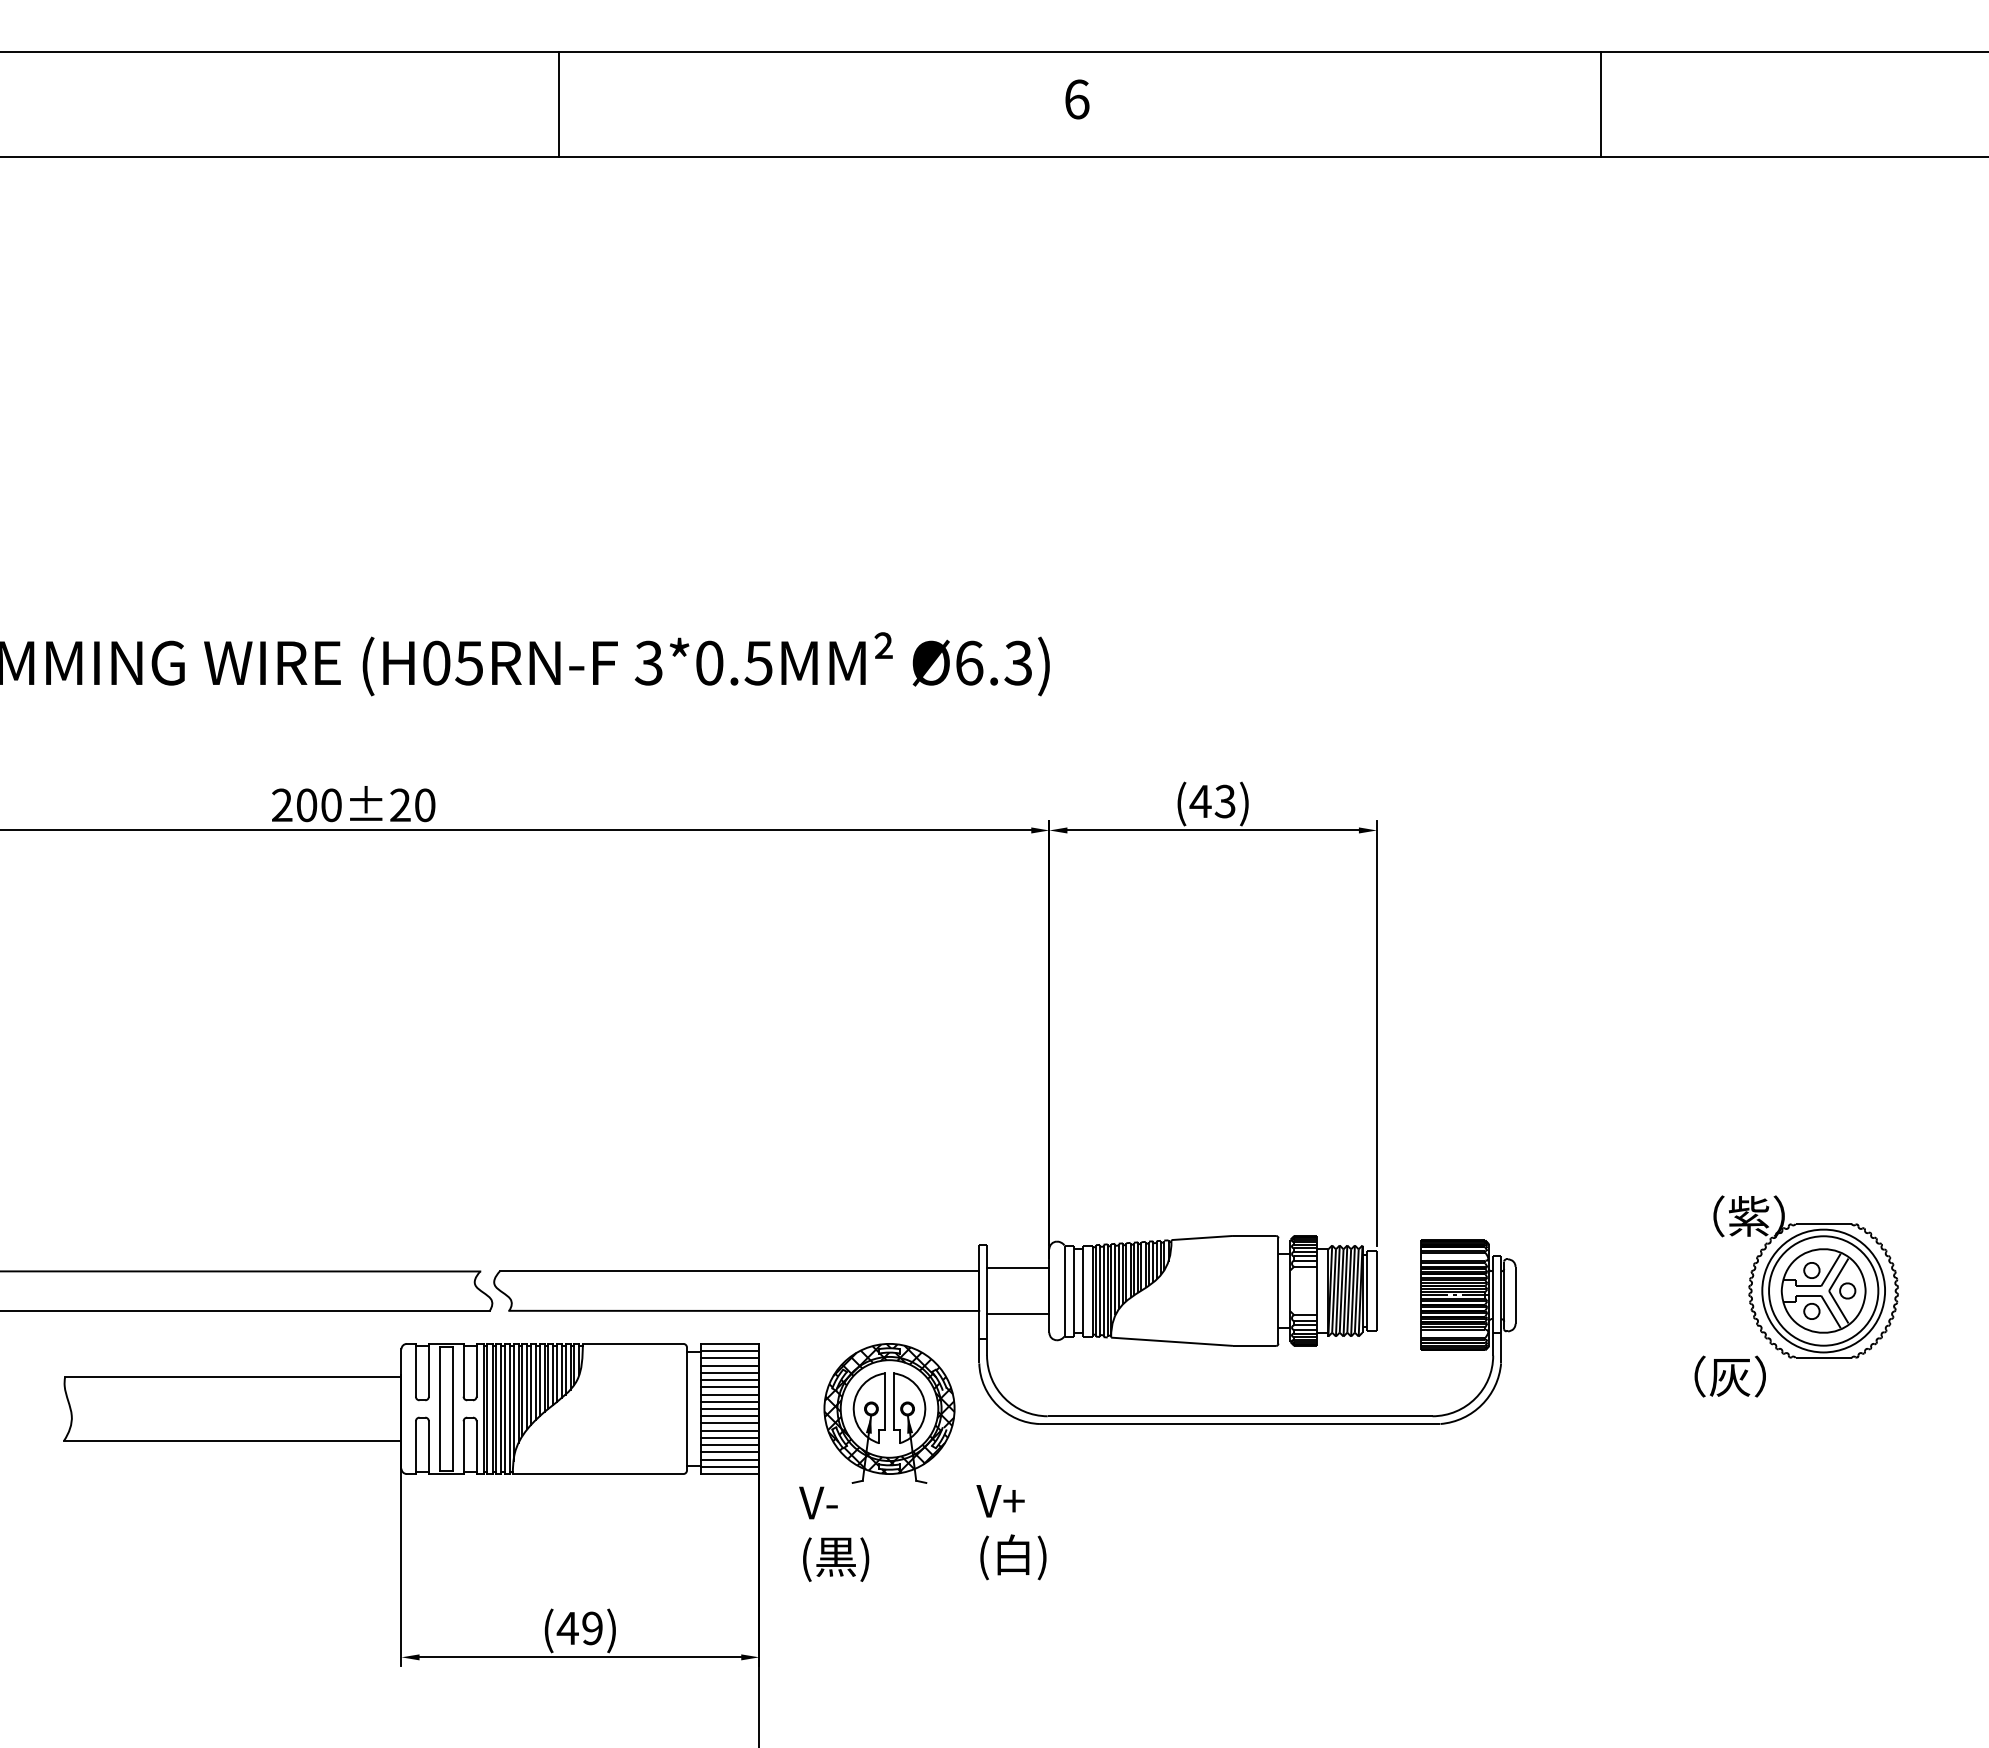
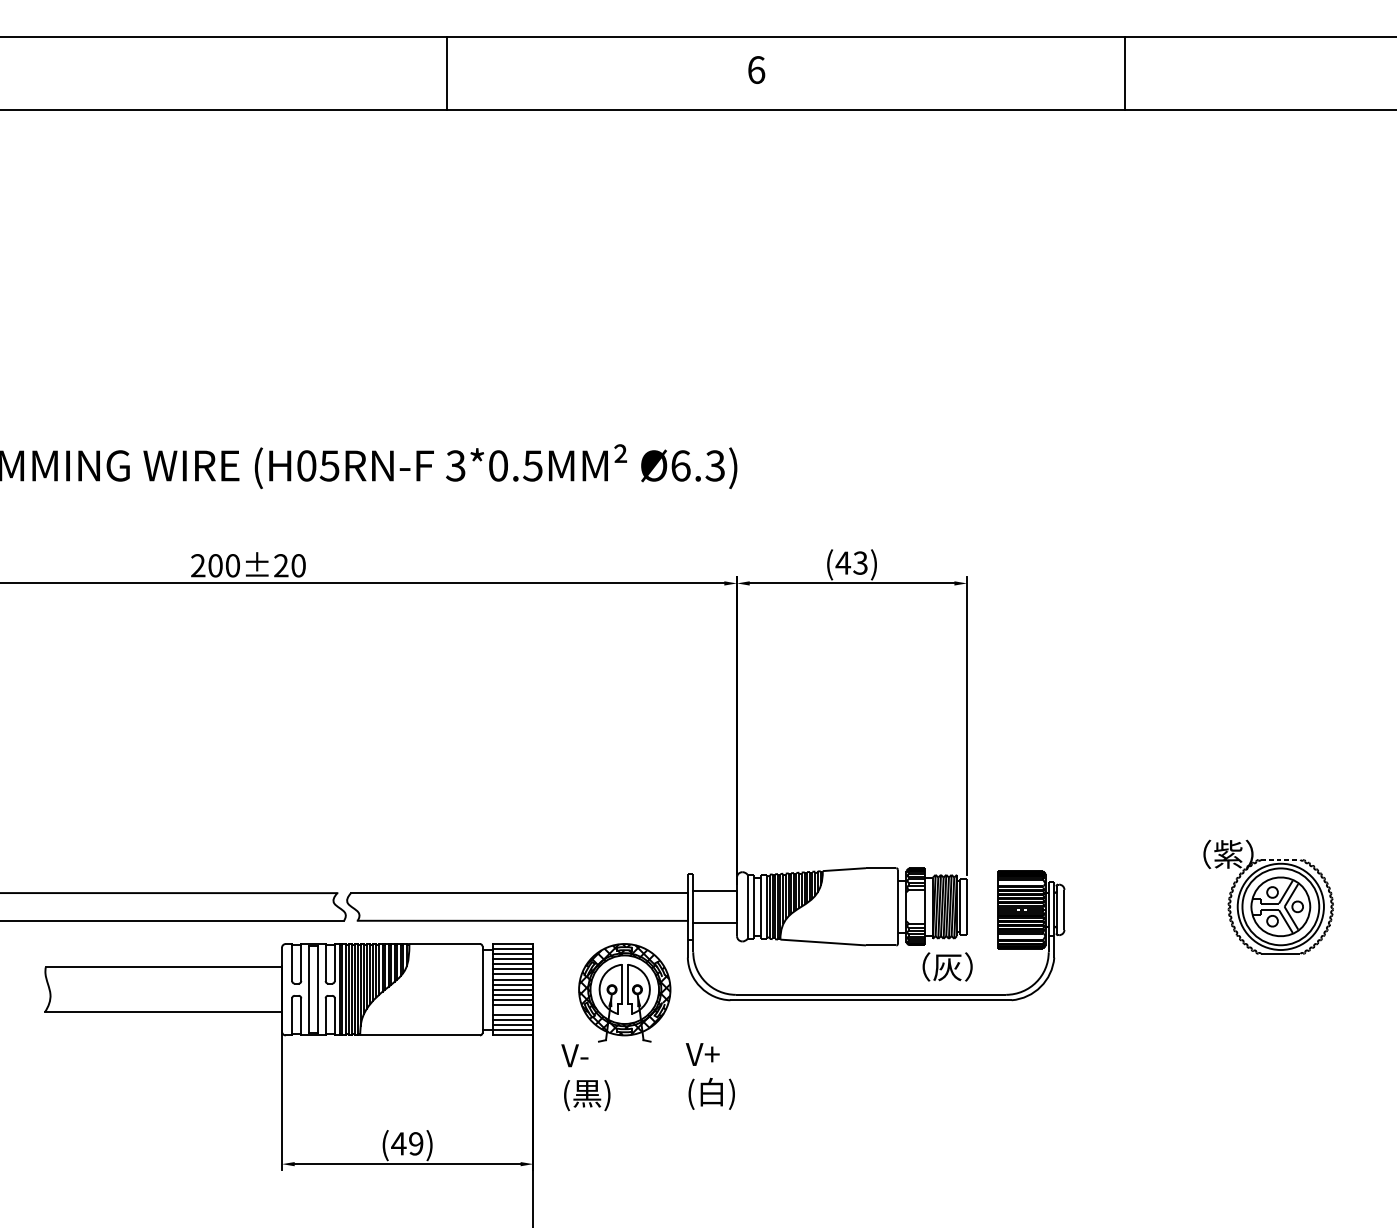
line: (558, 104) -> (446, 73), moved
line: (1824, 1223) -> (1281, 859), solid -> dashed
text: (1729, 1376) -> (947, 966), moved
line: (730, 1437) -> (513, 1009), removed

